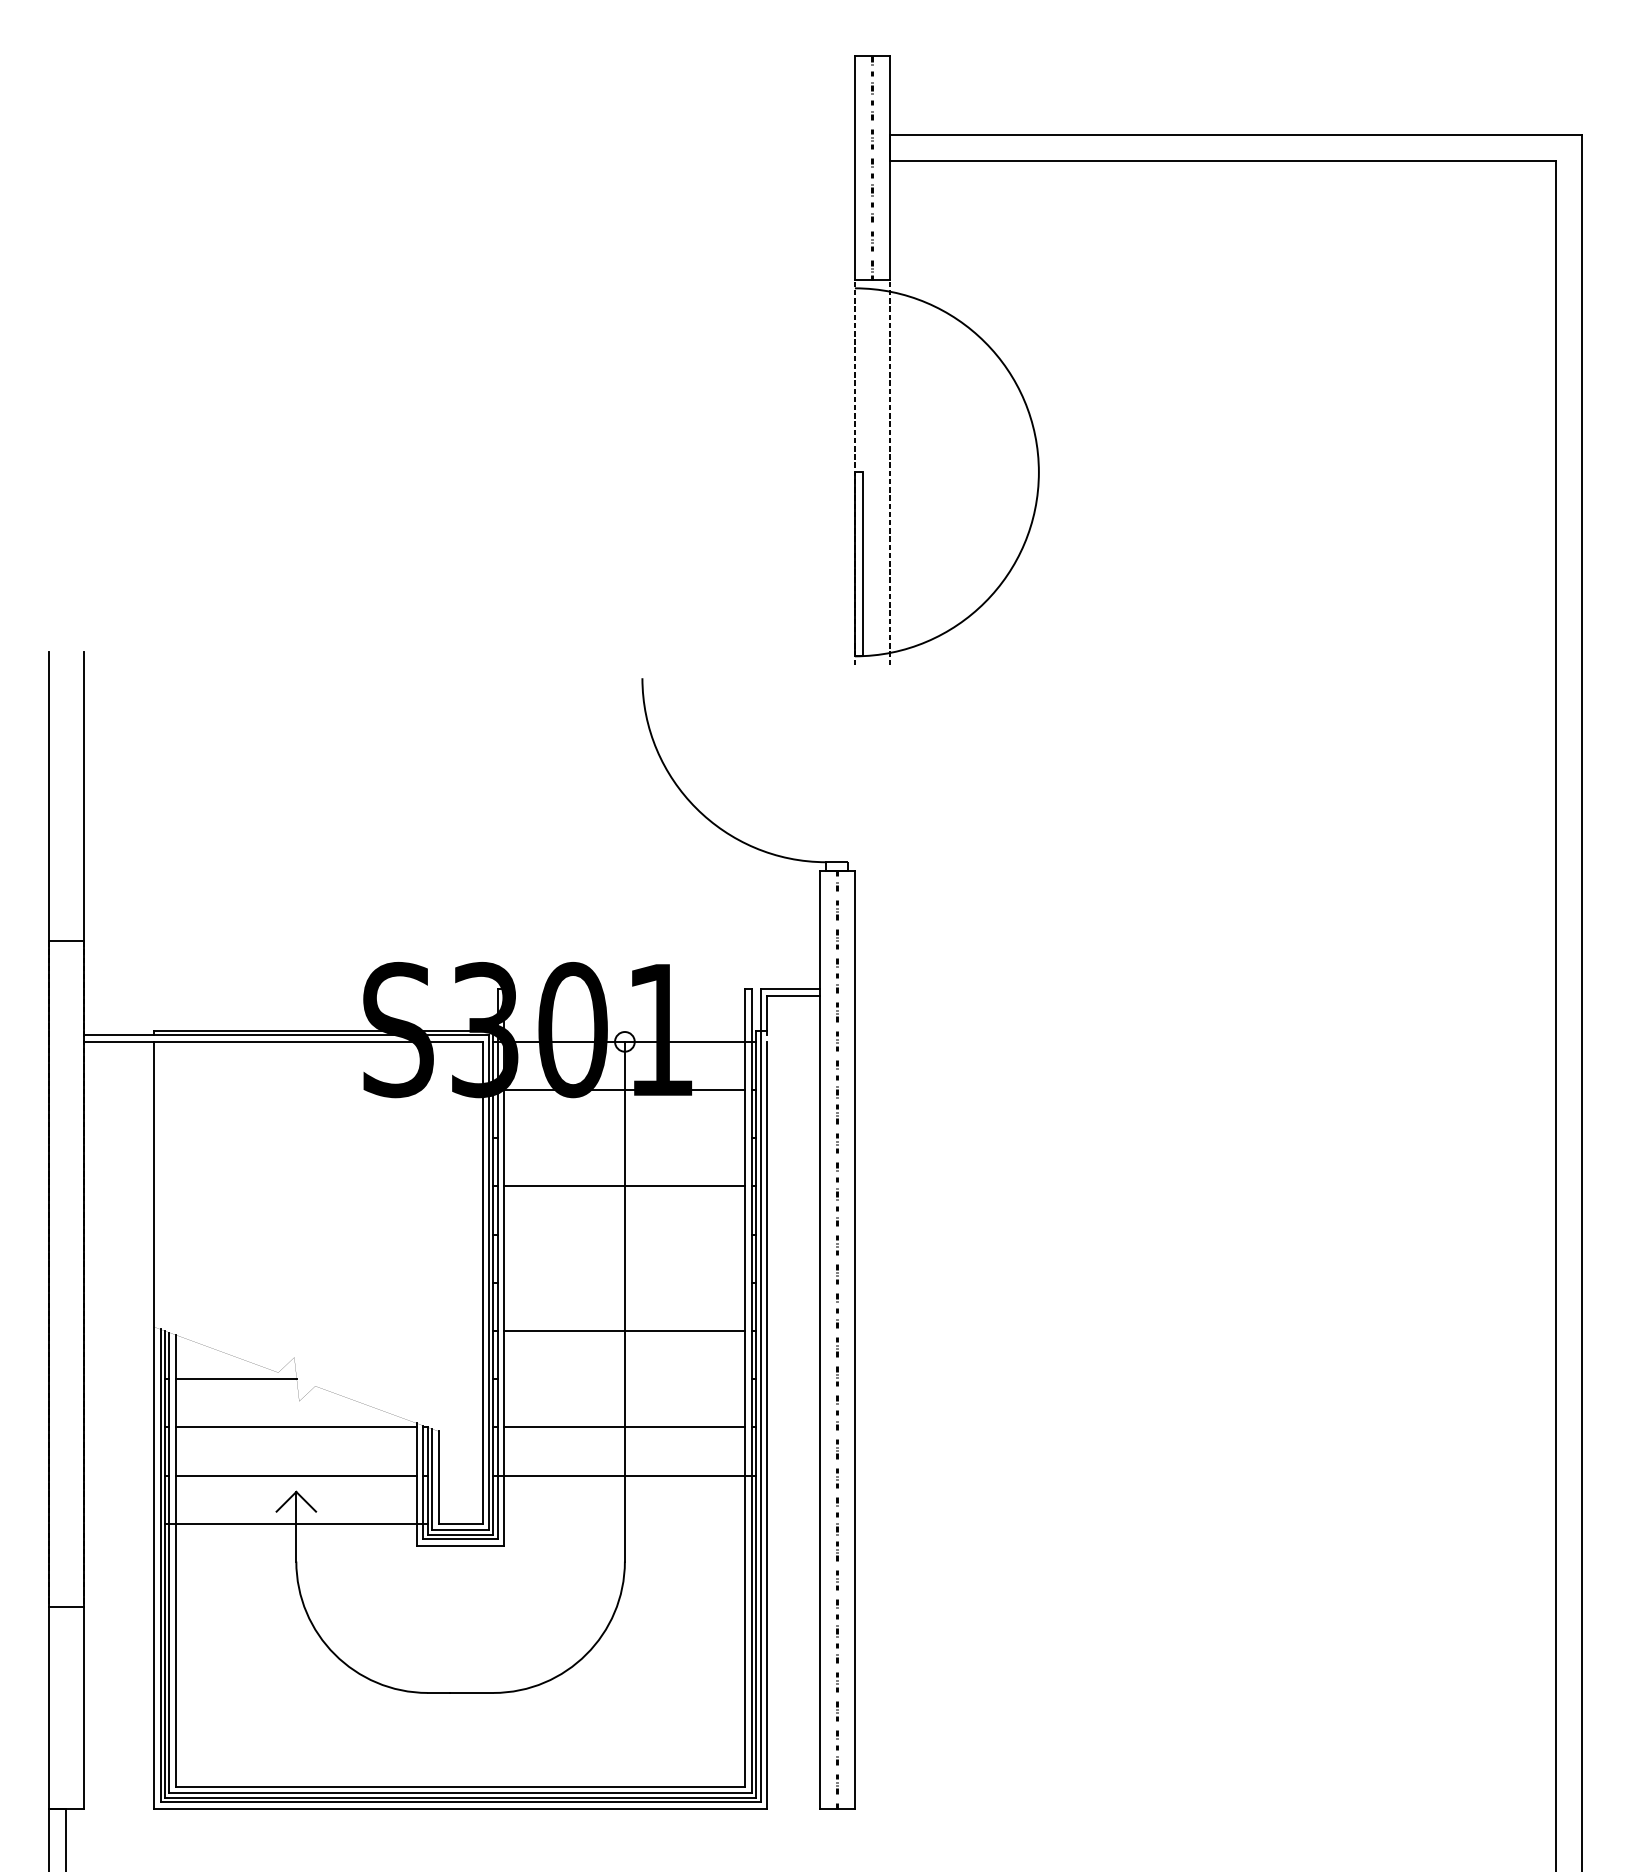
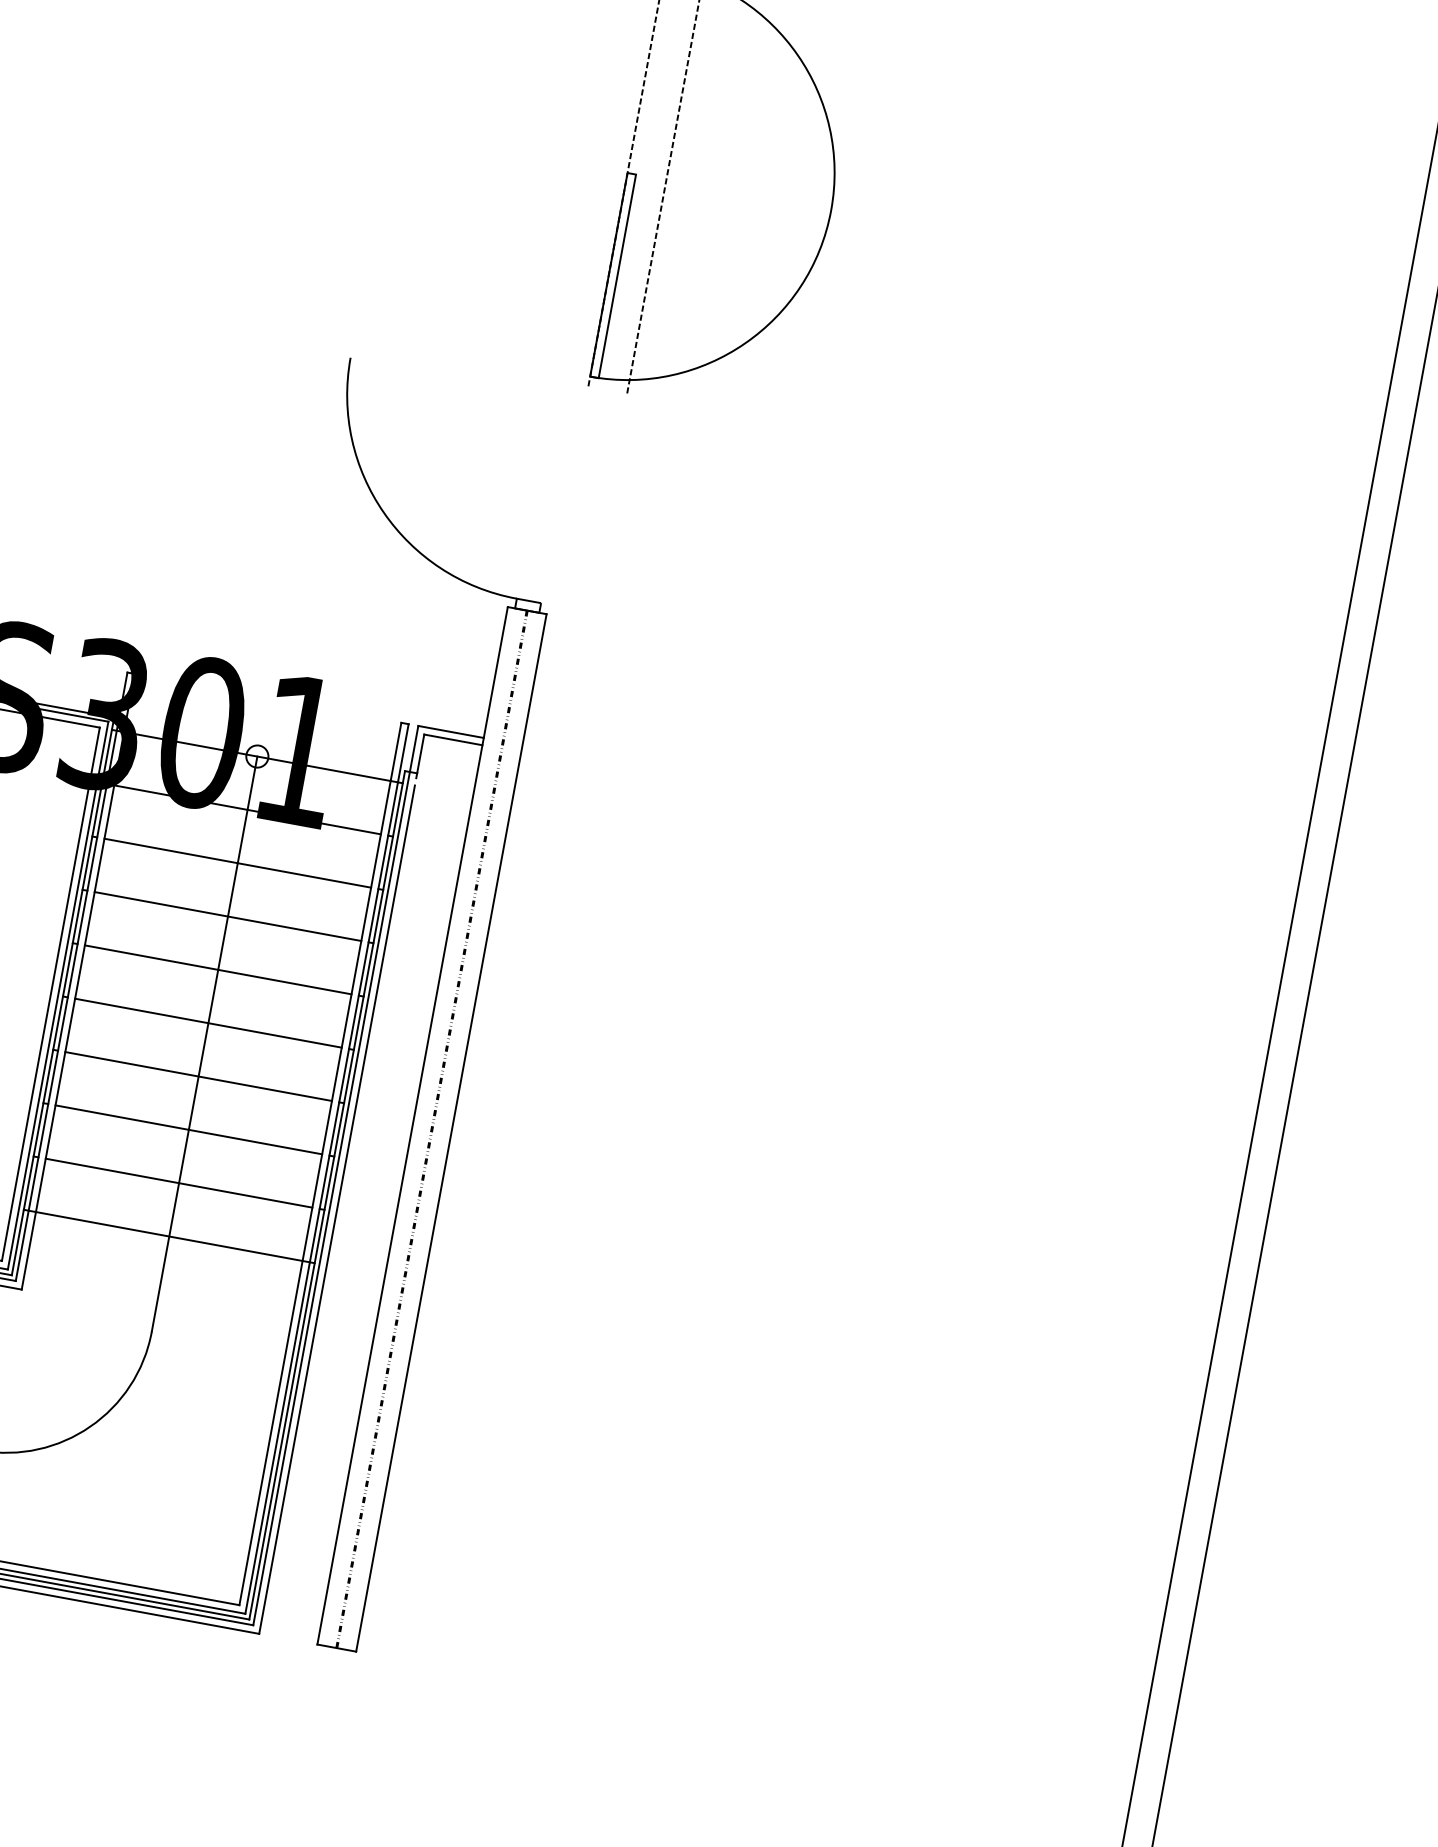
line: (624, 1138) -> (237, 863), added
line: (624, 1234) -> (217, 969), added
line: (624, 1282) -> (208, 1022), added
line: (624, 1379) -> (188, 1130), added

